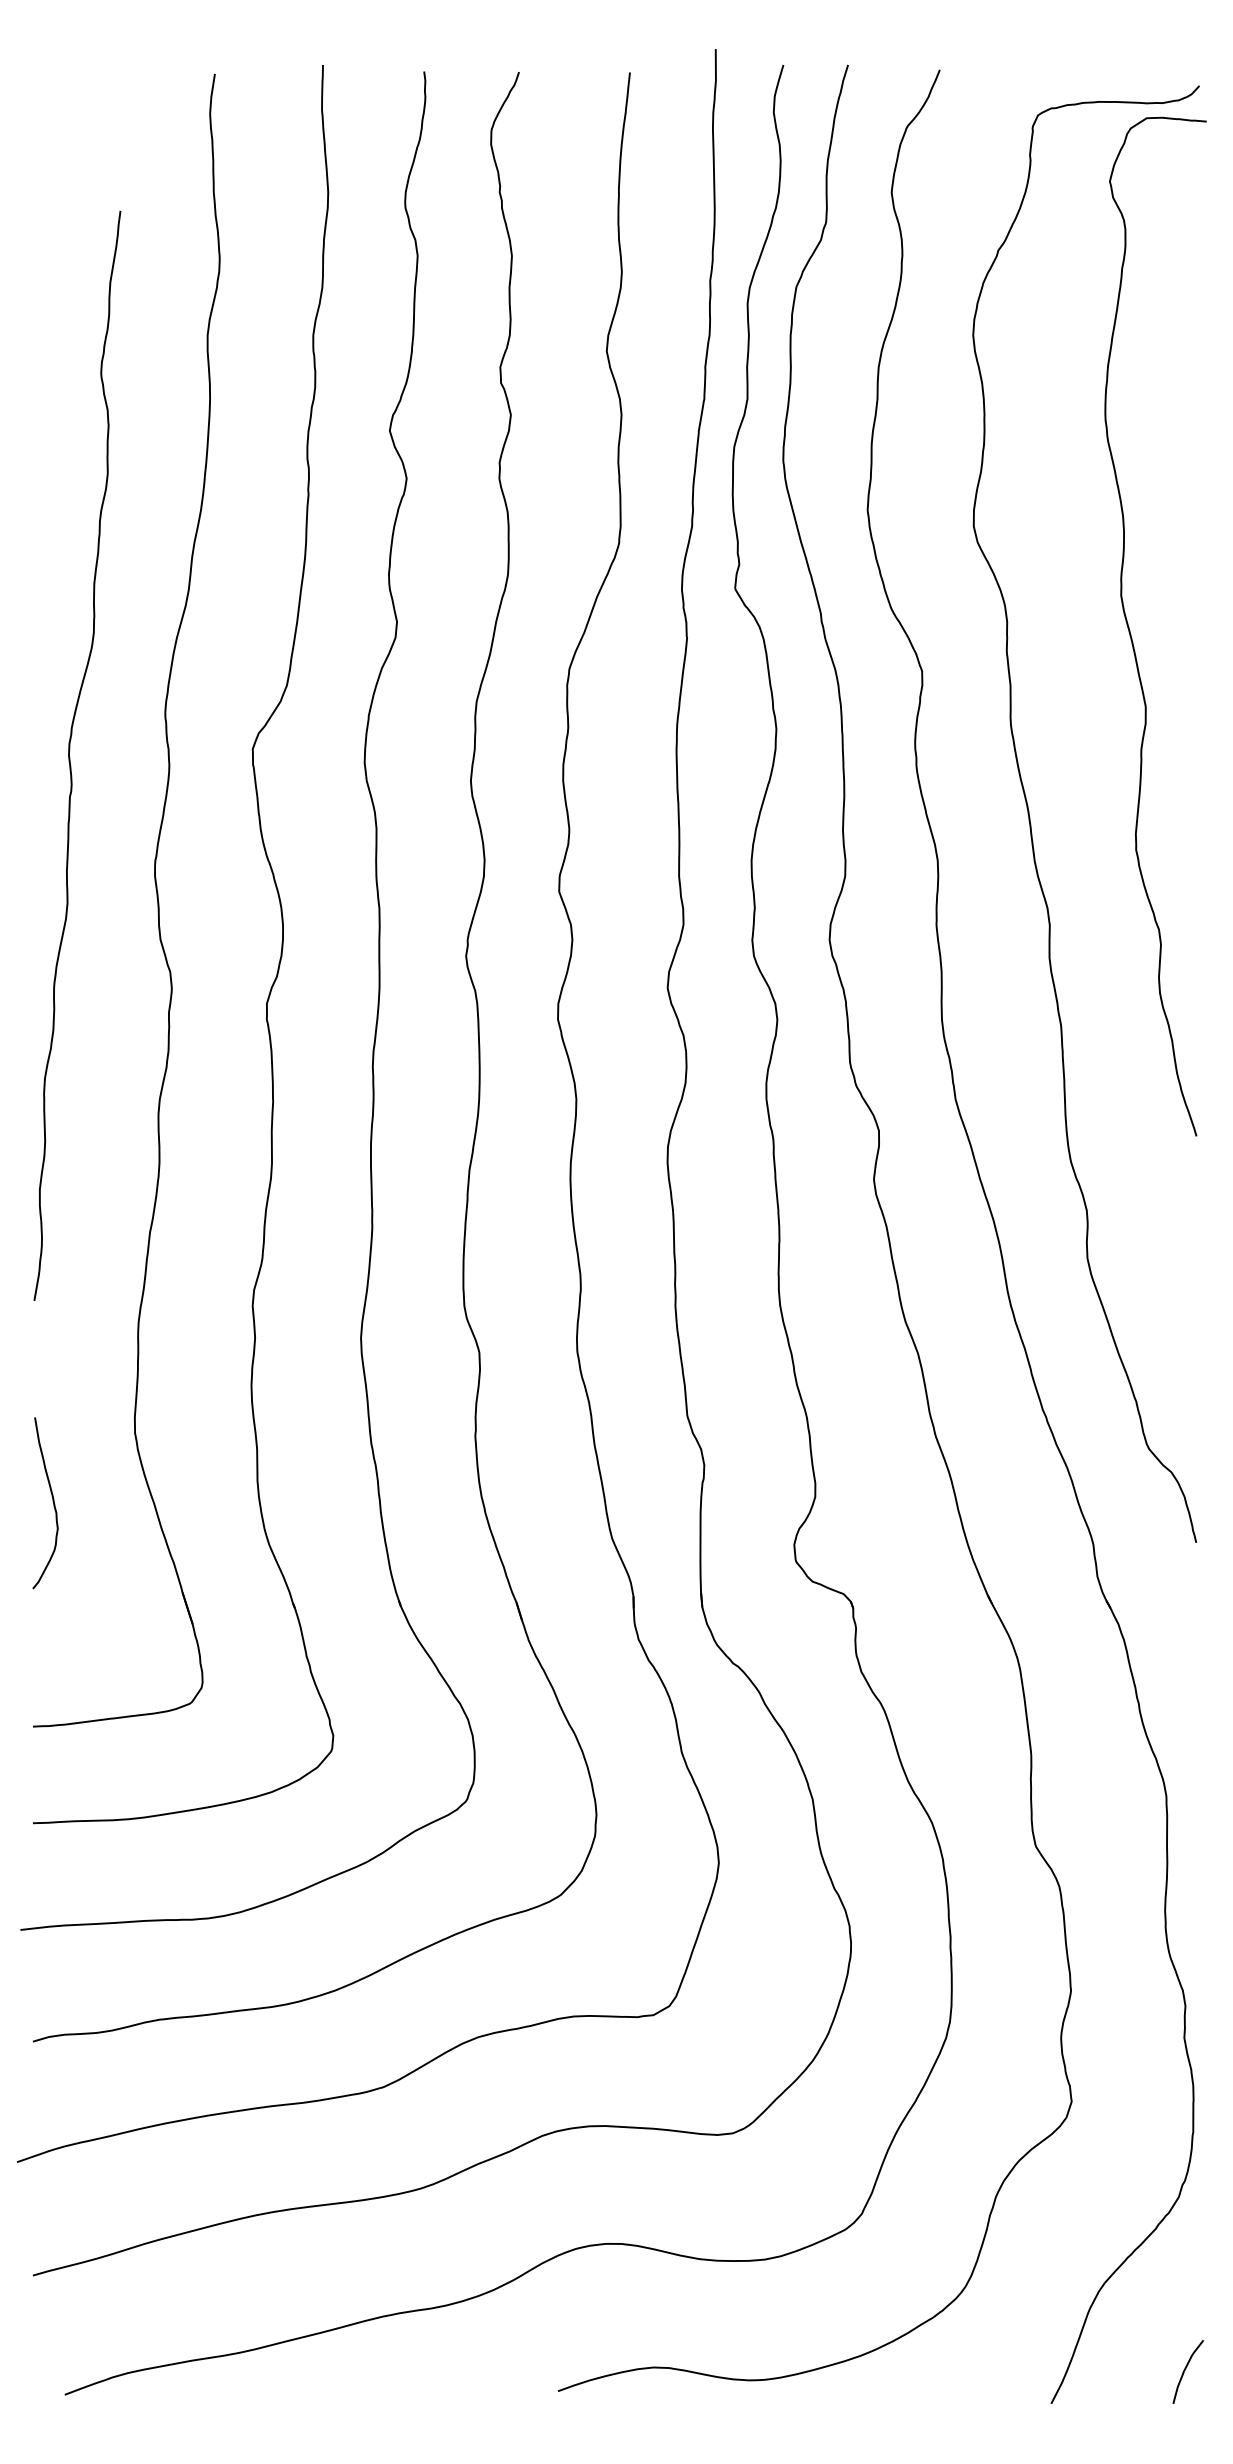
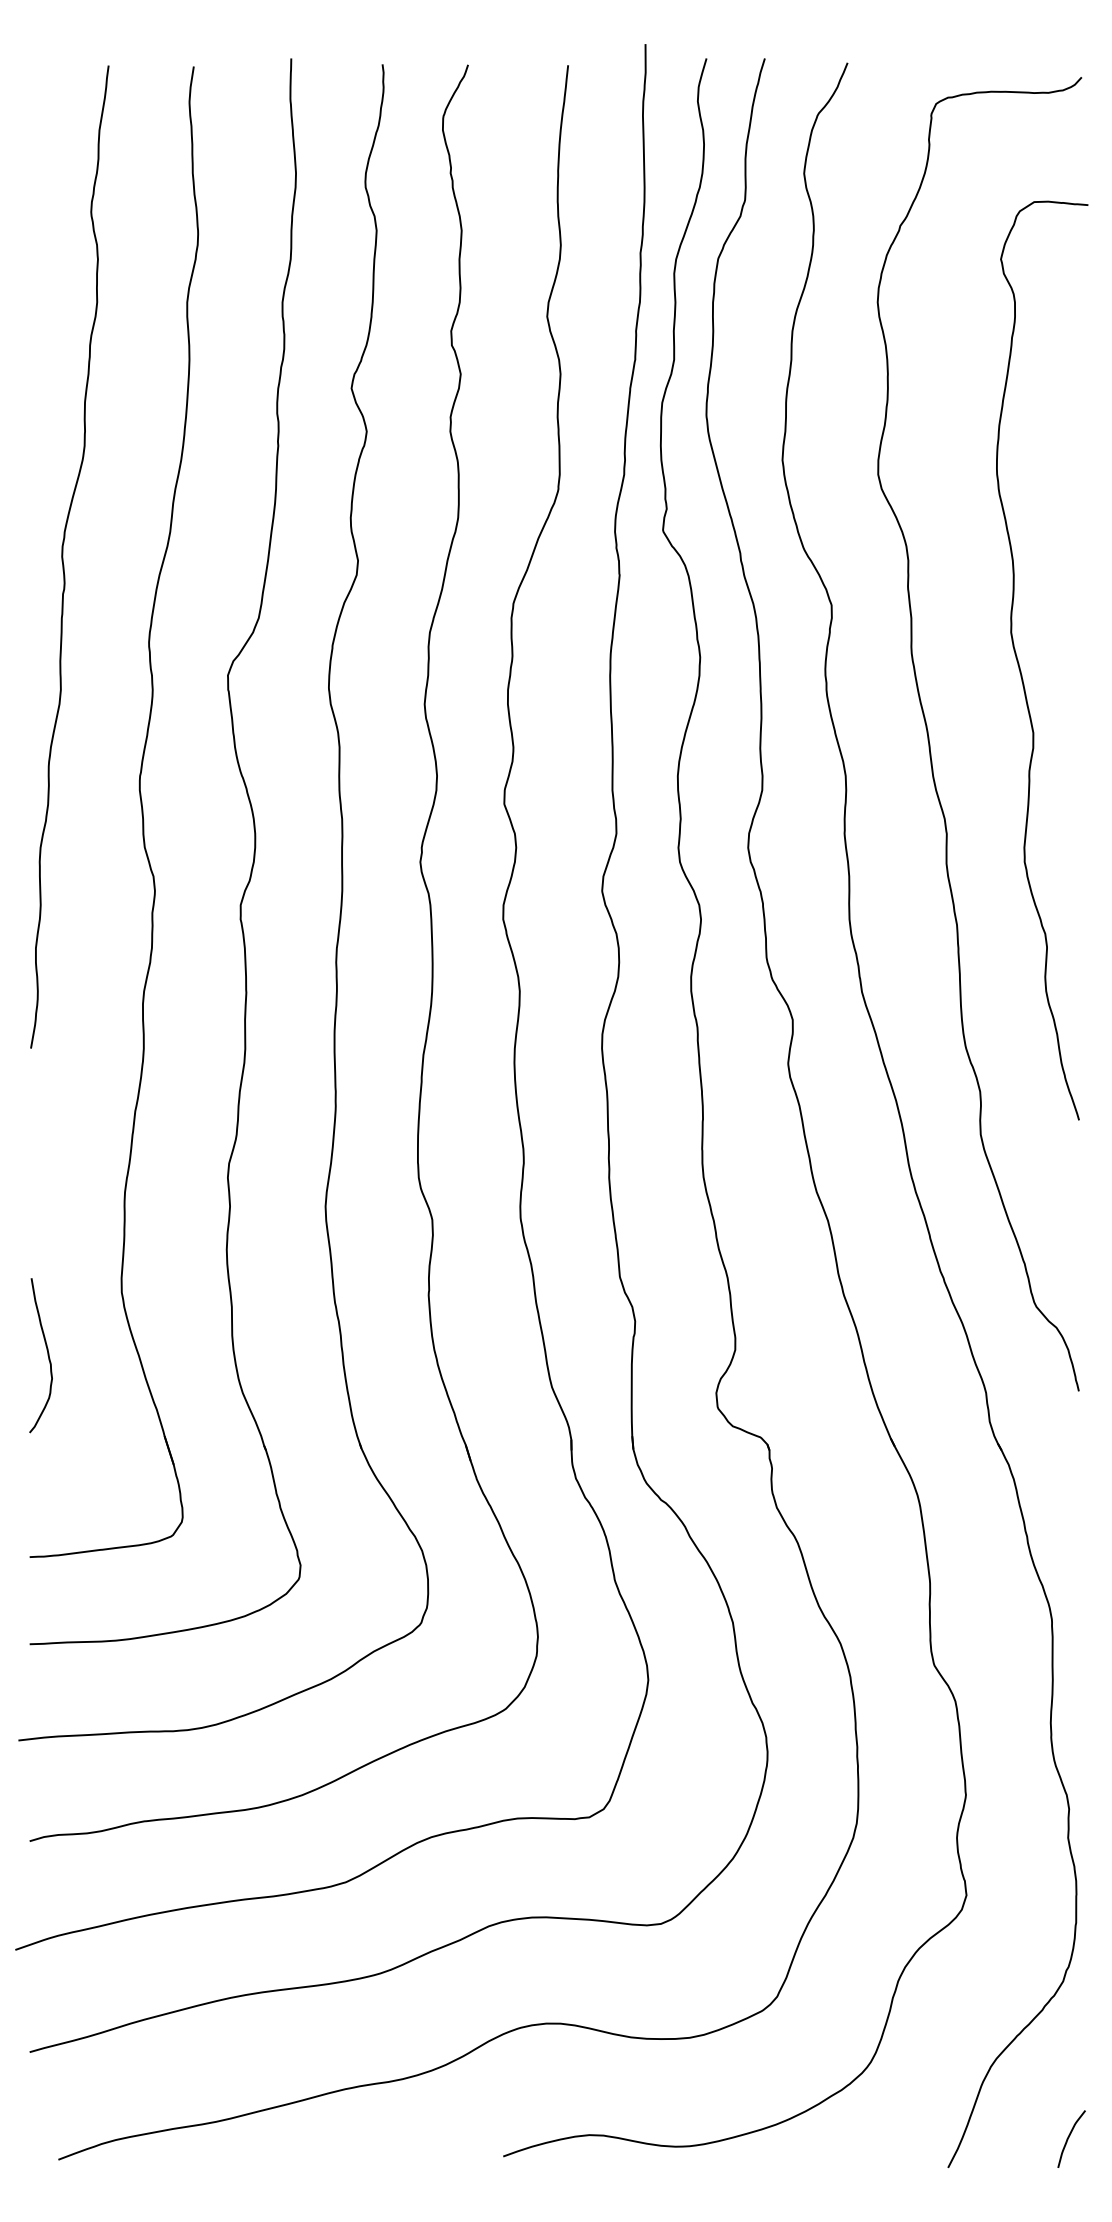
curve: (1131, 634) -> (1020, 667), moved
curve: (70, 757) -> (63, 558), moved

